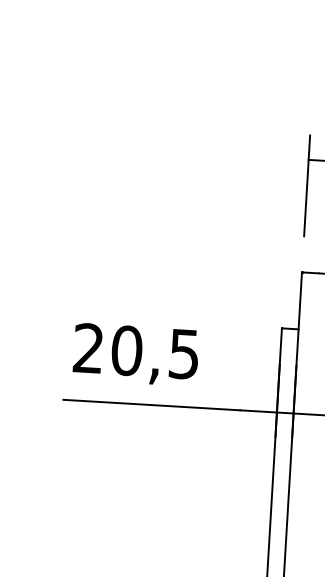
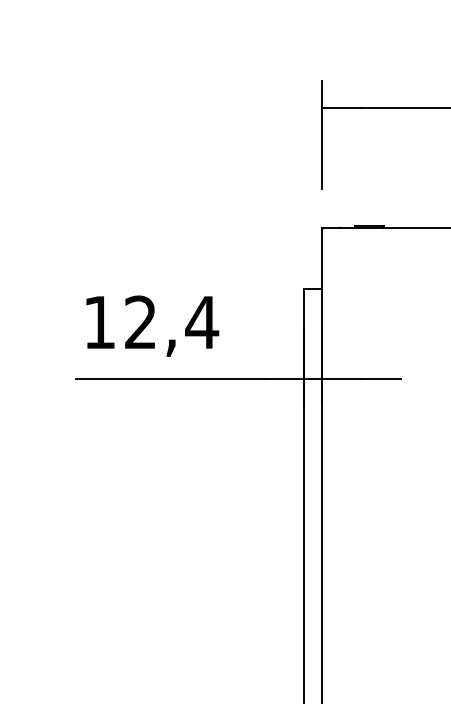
text: (137, 351) -> (151, 322), 20,5 -> 12,4

